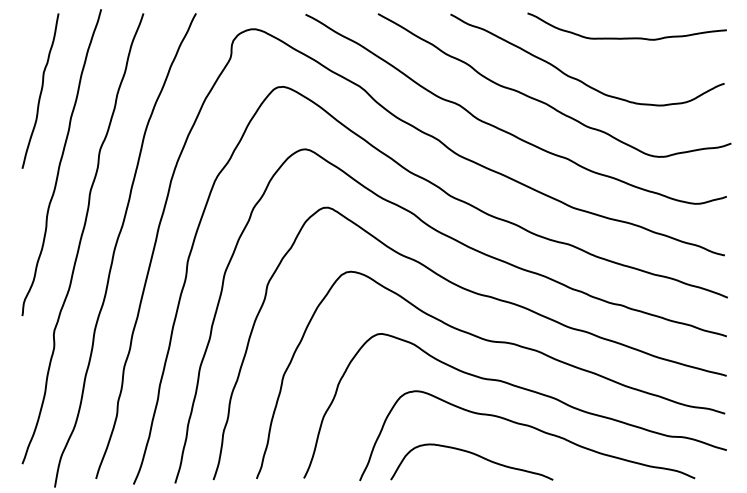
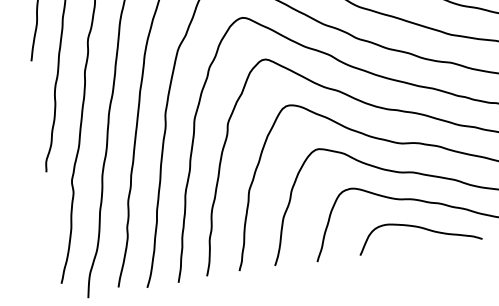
curve: (472, 454) -> (419, 228), moved

